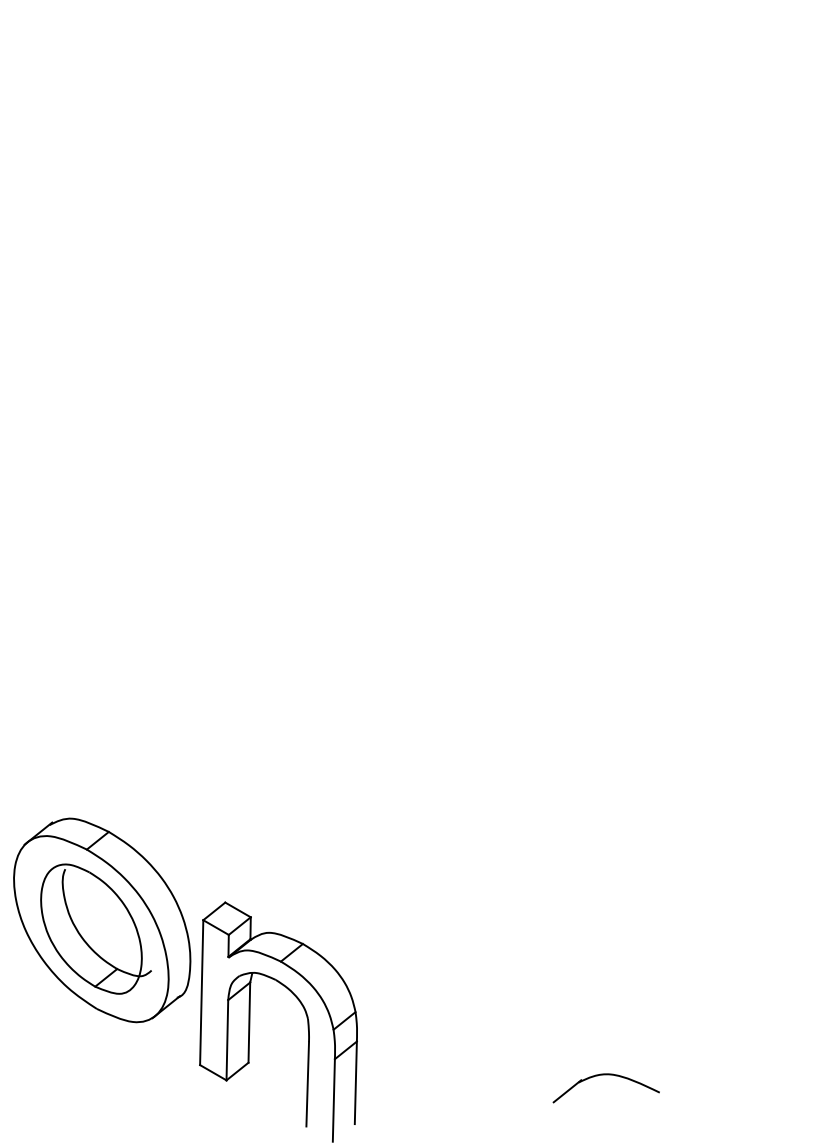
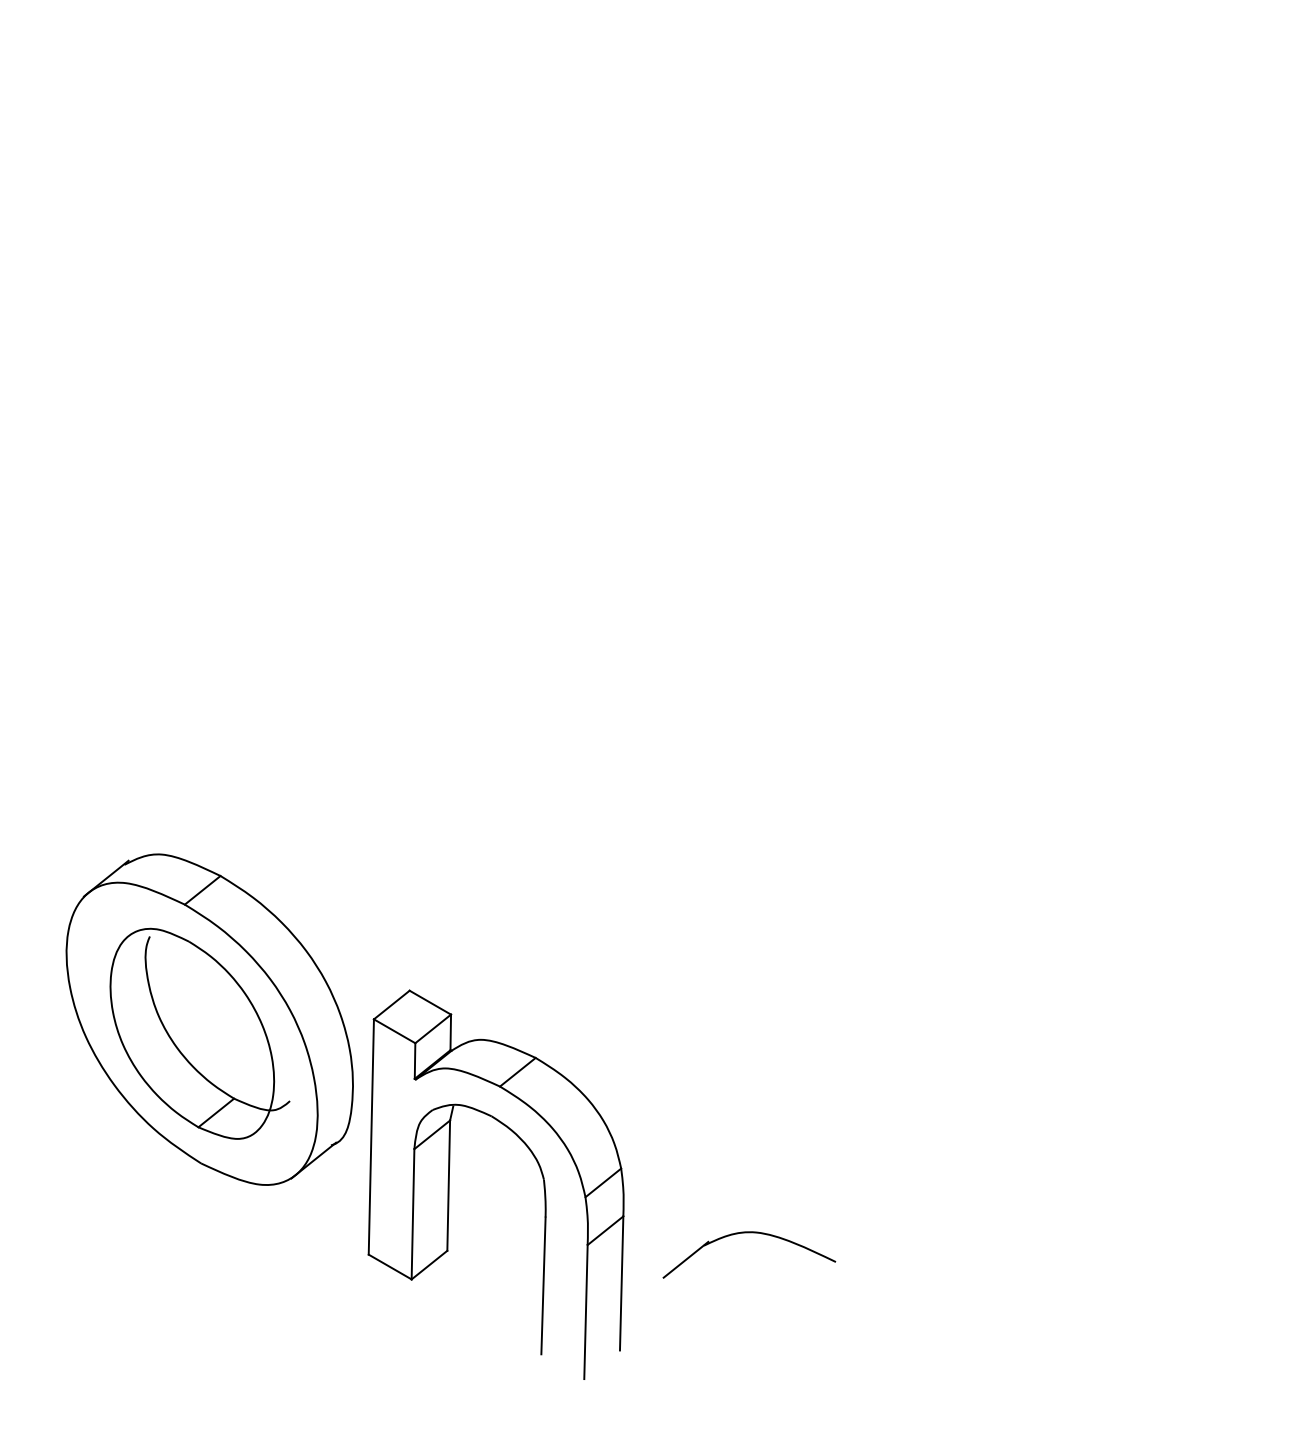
part: (605, 1075) -> (747, 1234), moved

